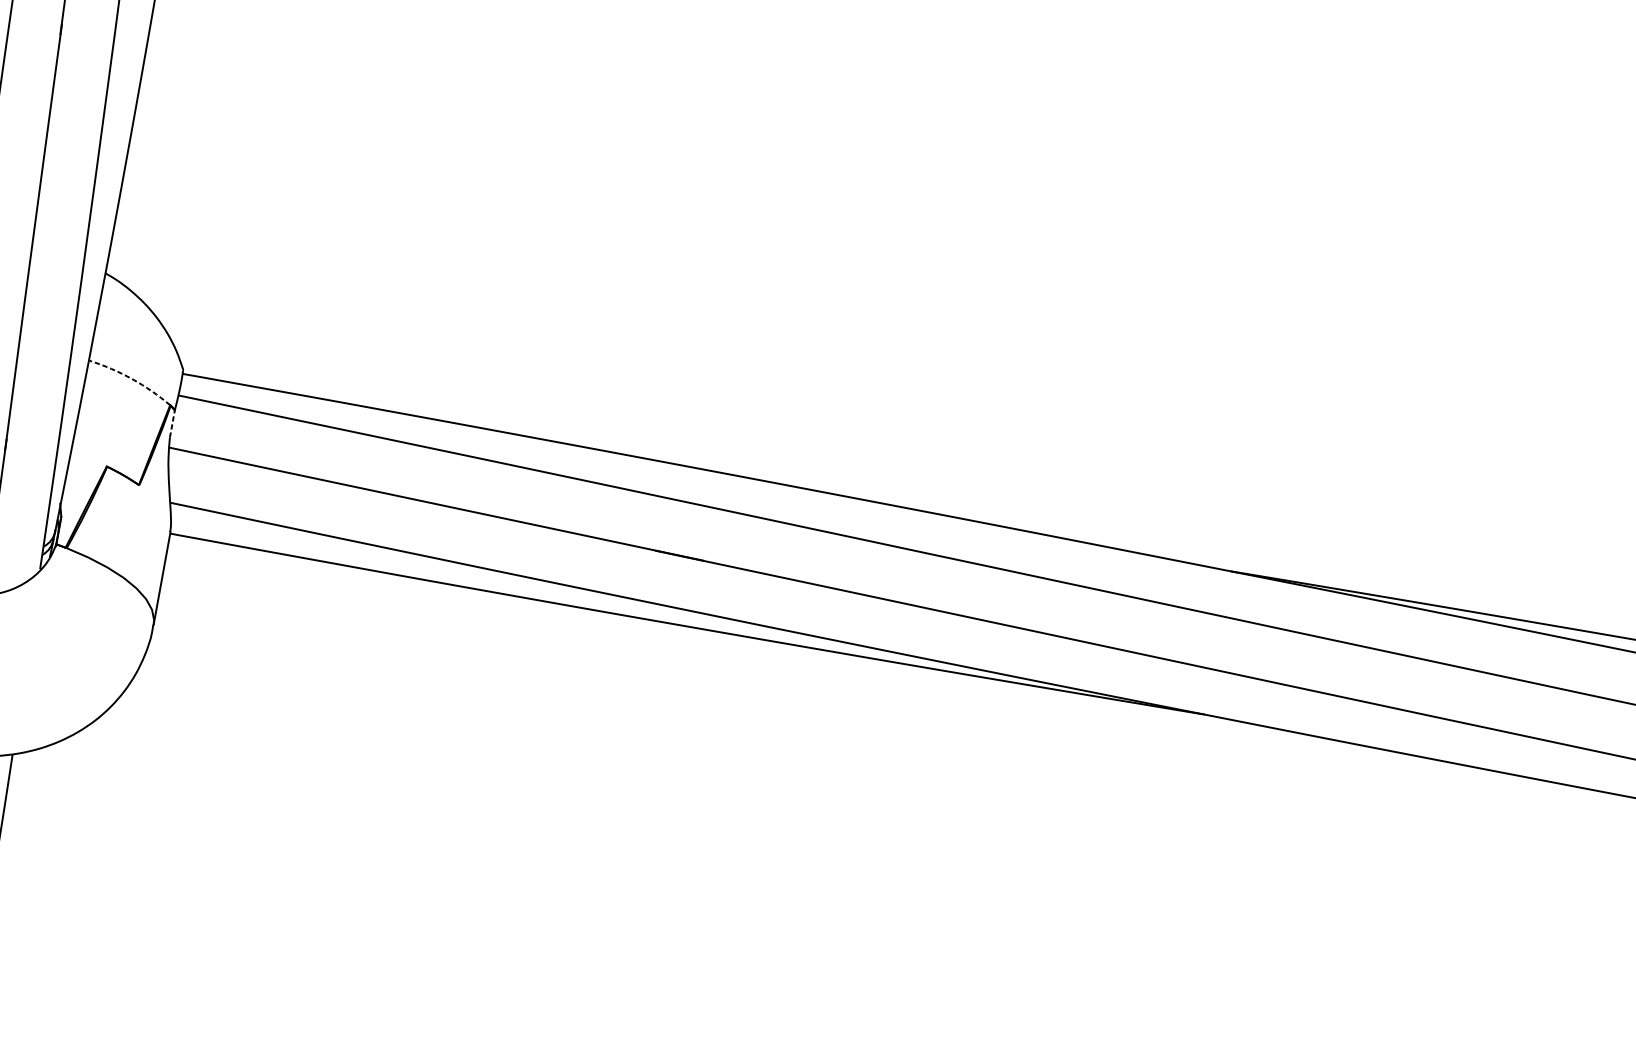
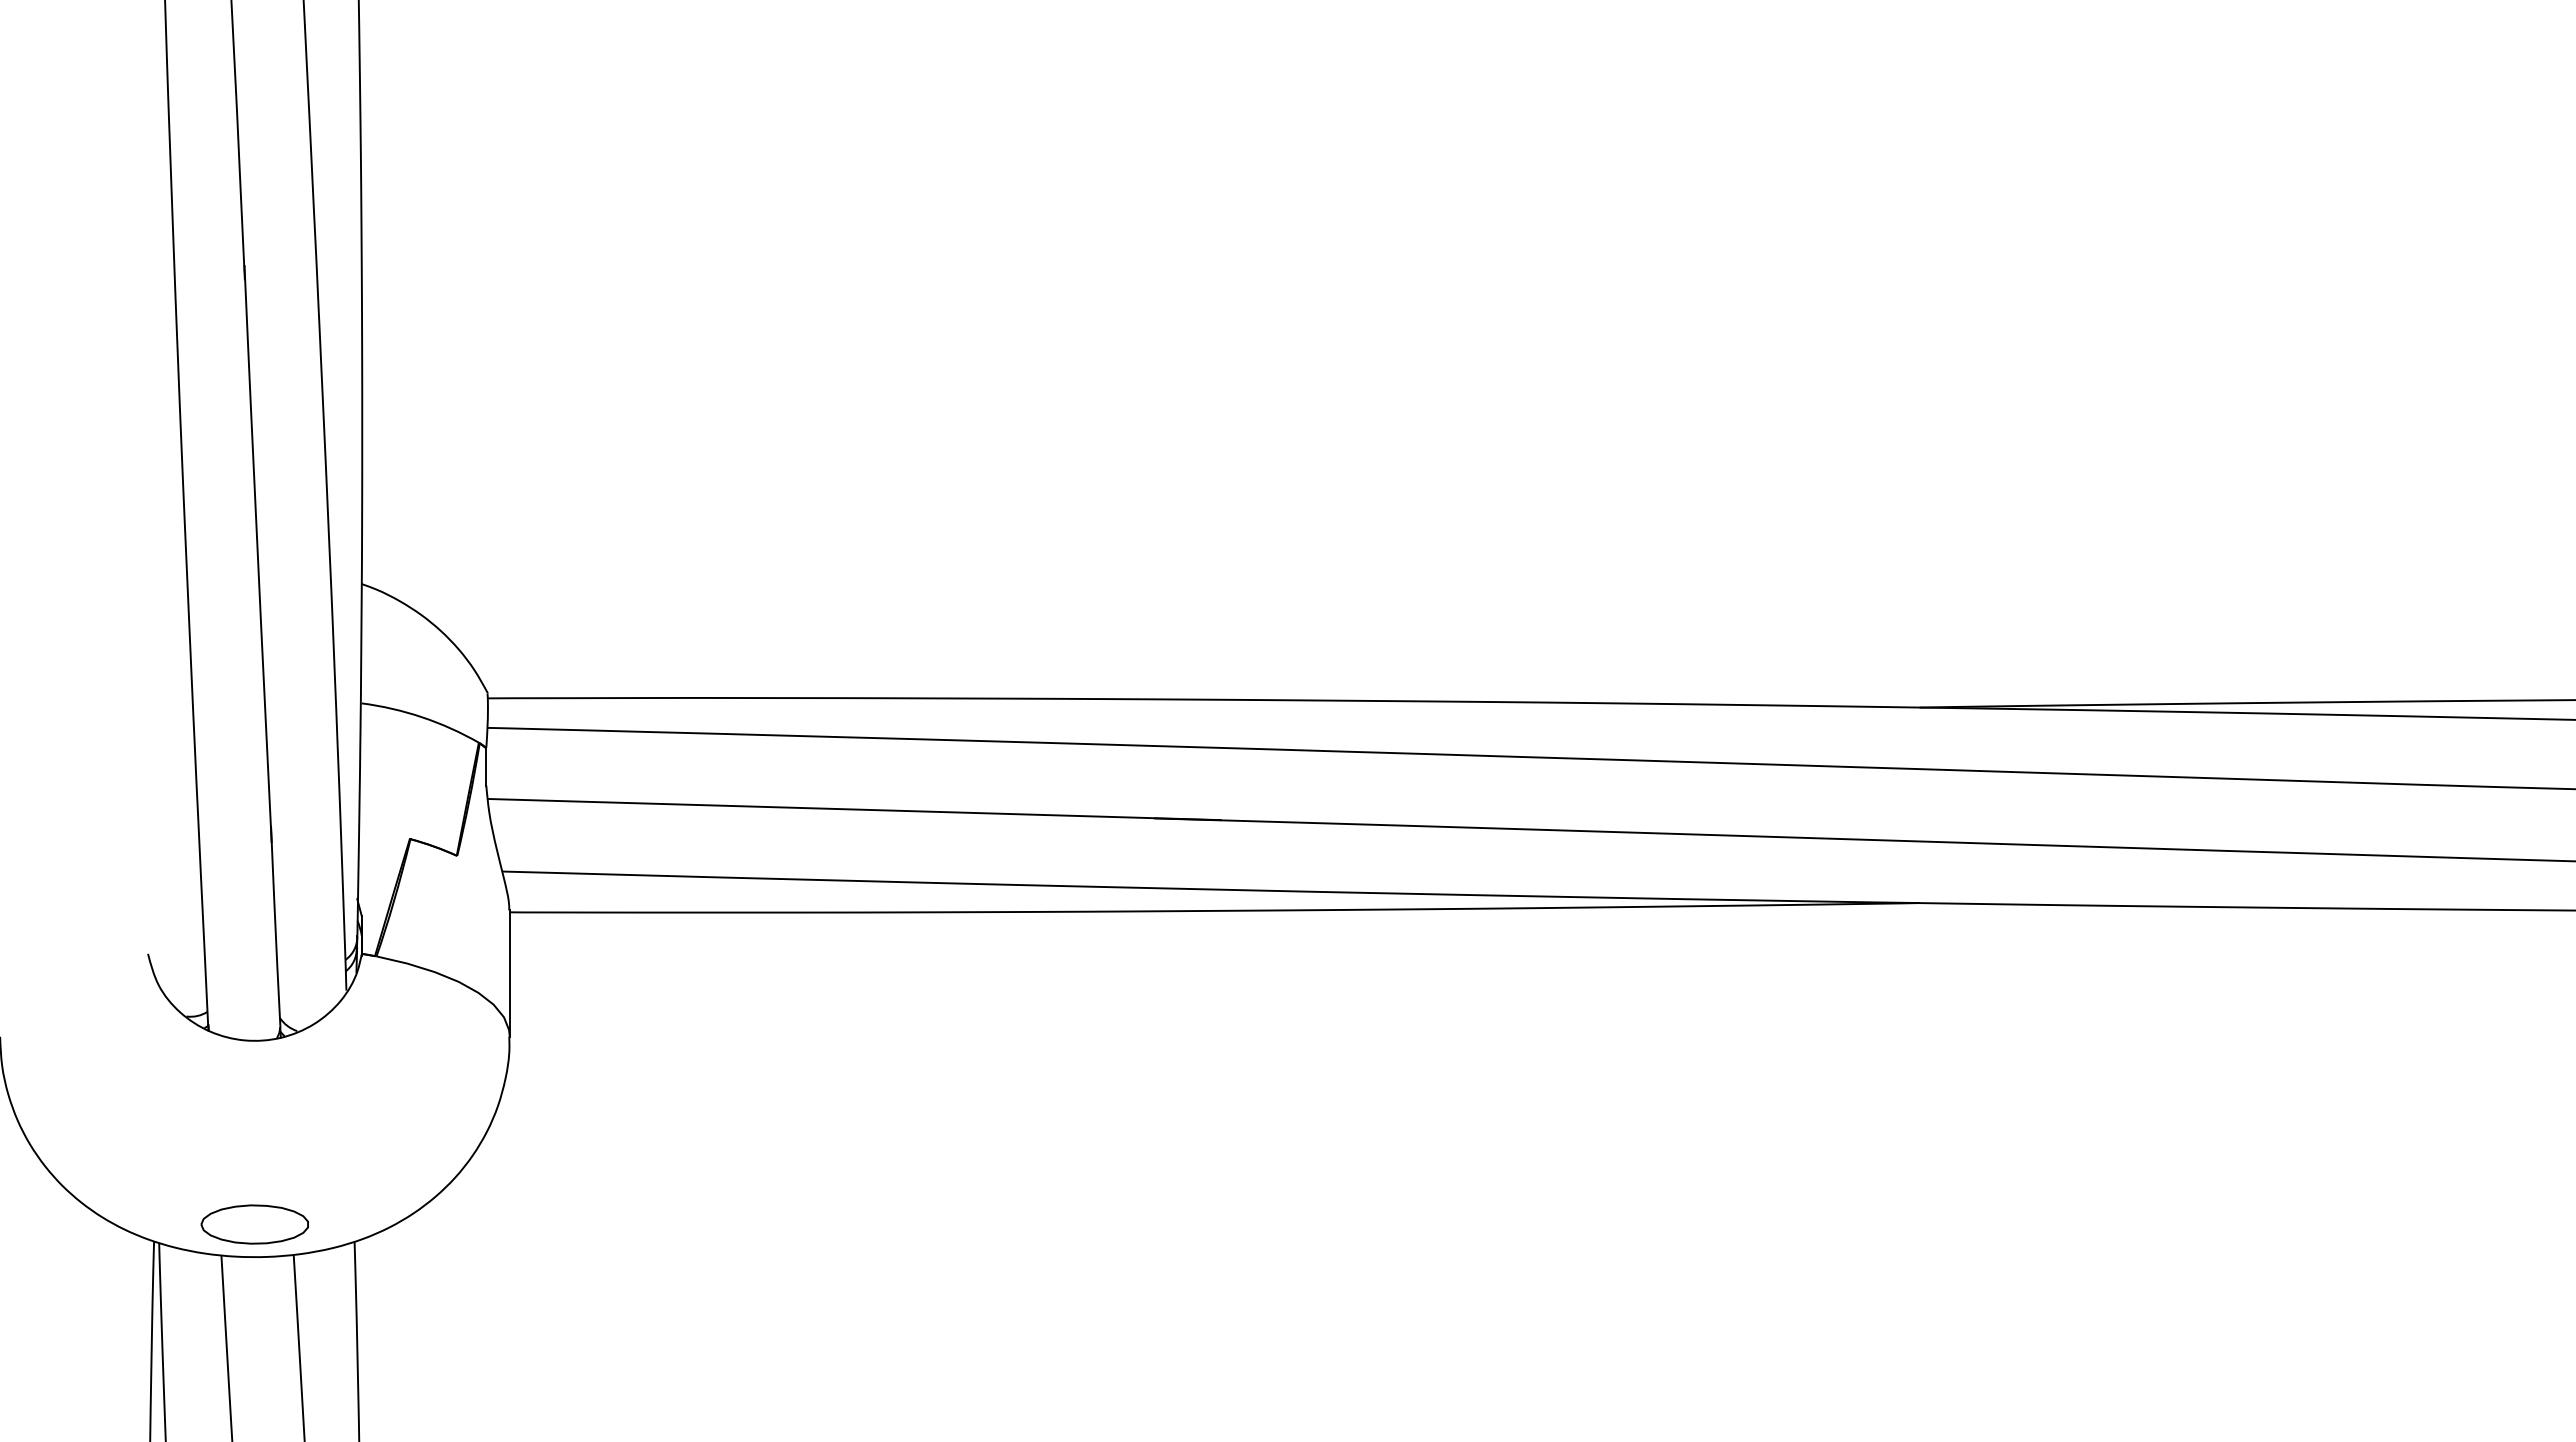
arc: (132, 379) -> (422, 717), dashed -> solid
line: (172, 423) -> (486, 766), dashed -> solid

